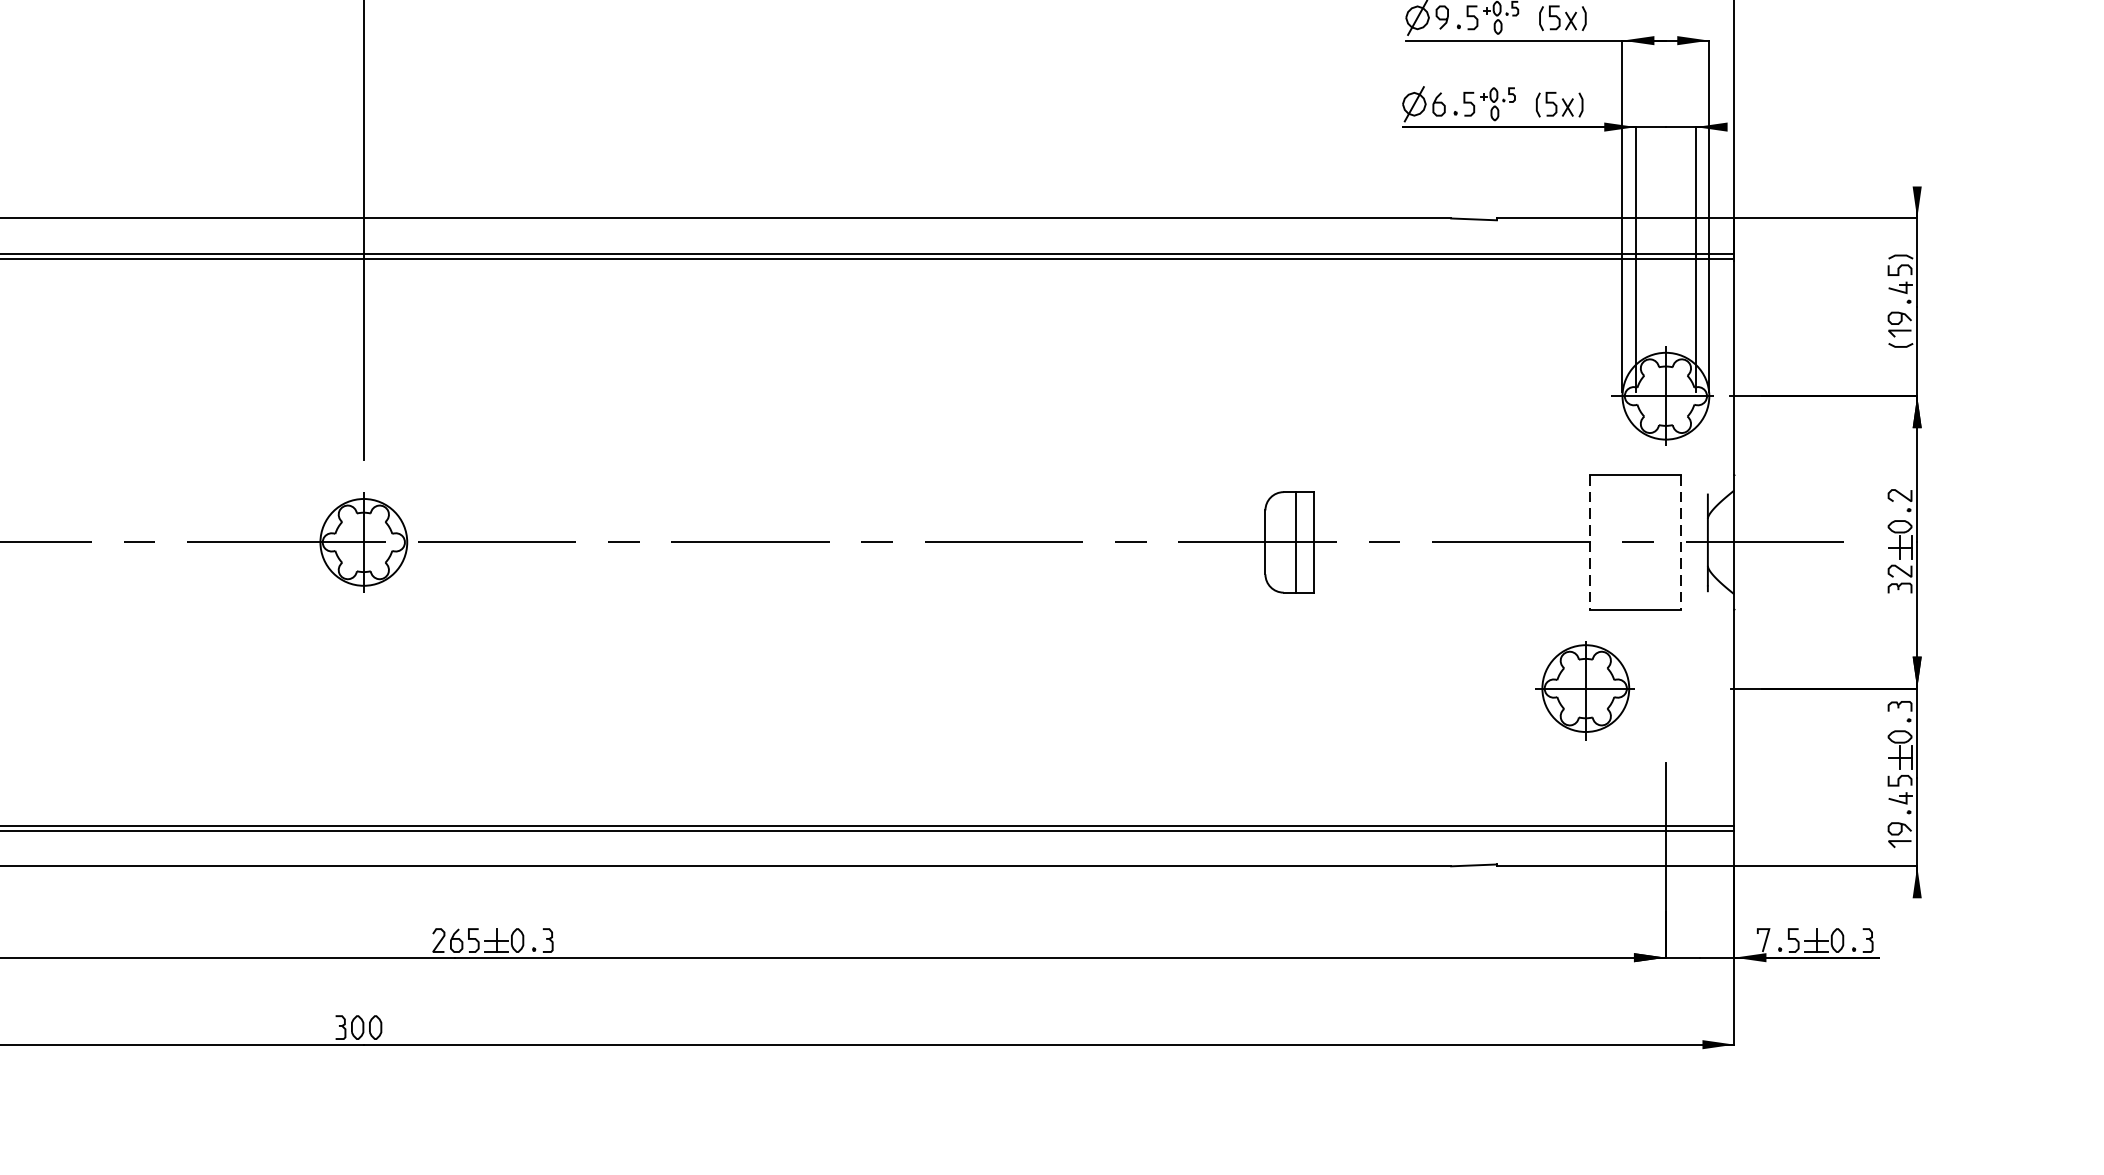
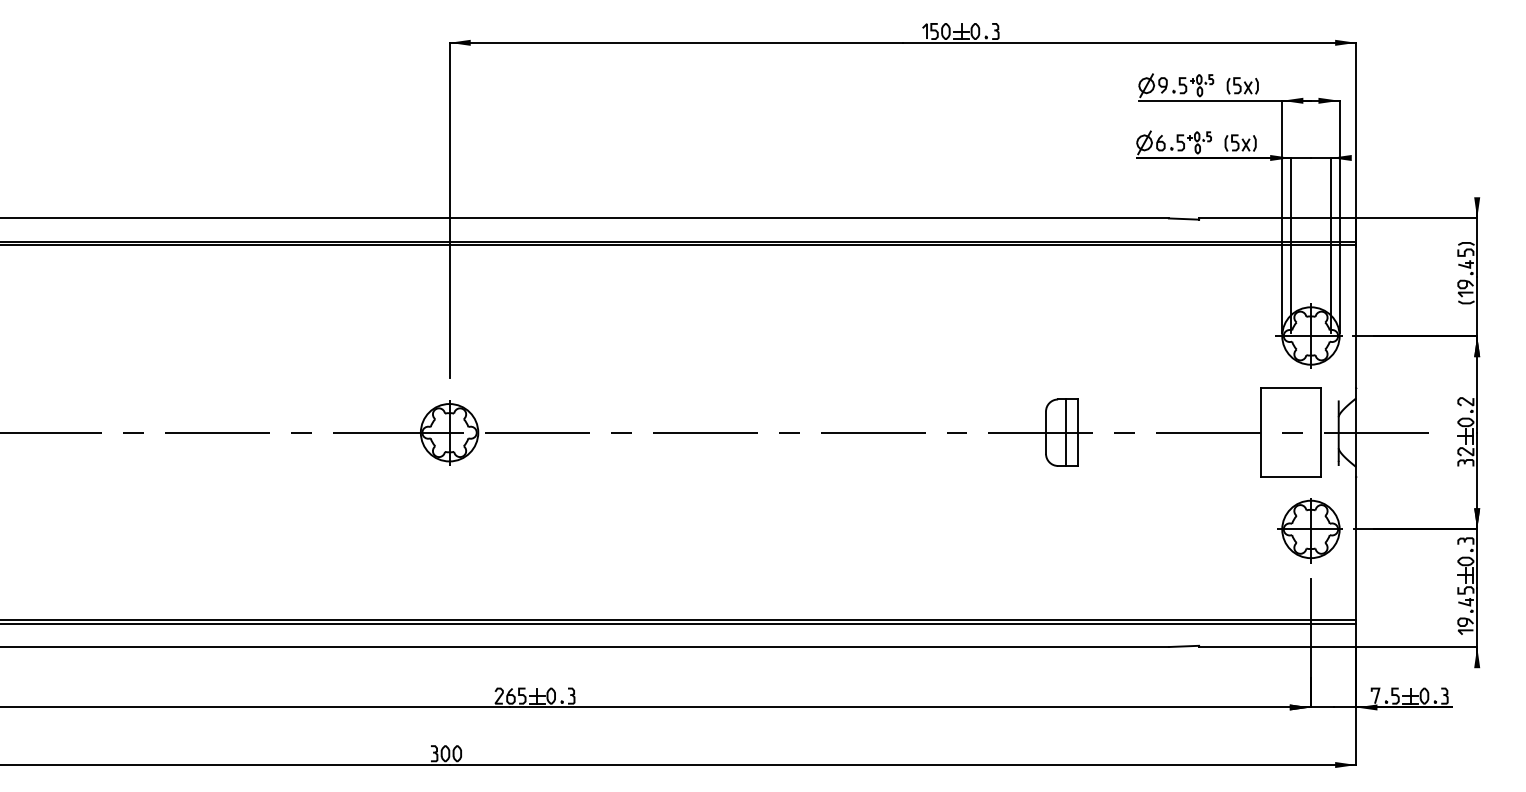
line: (1589, 543) -> (1260, 433), dashed -> solid
line: (1681, 543) -> (1321, 433), dashed -> solid
part: (1583, 690) -> (1309, 530), moved

